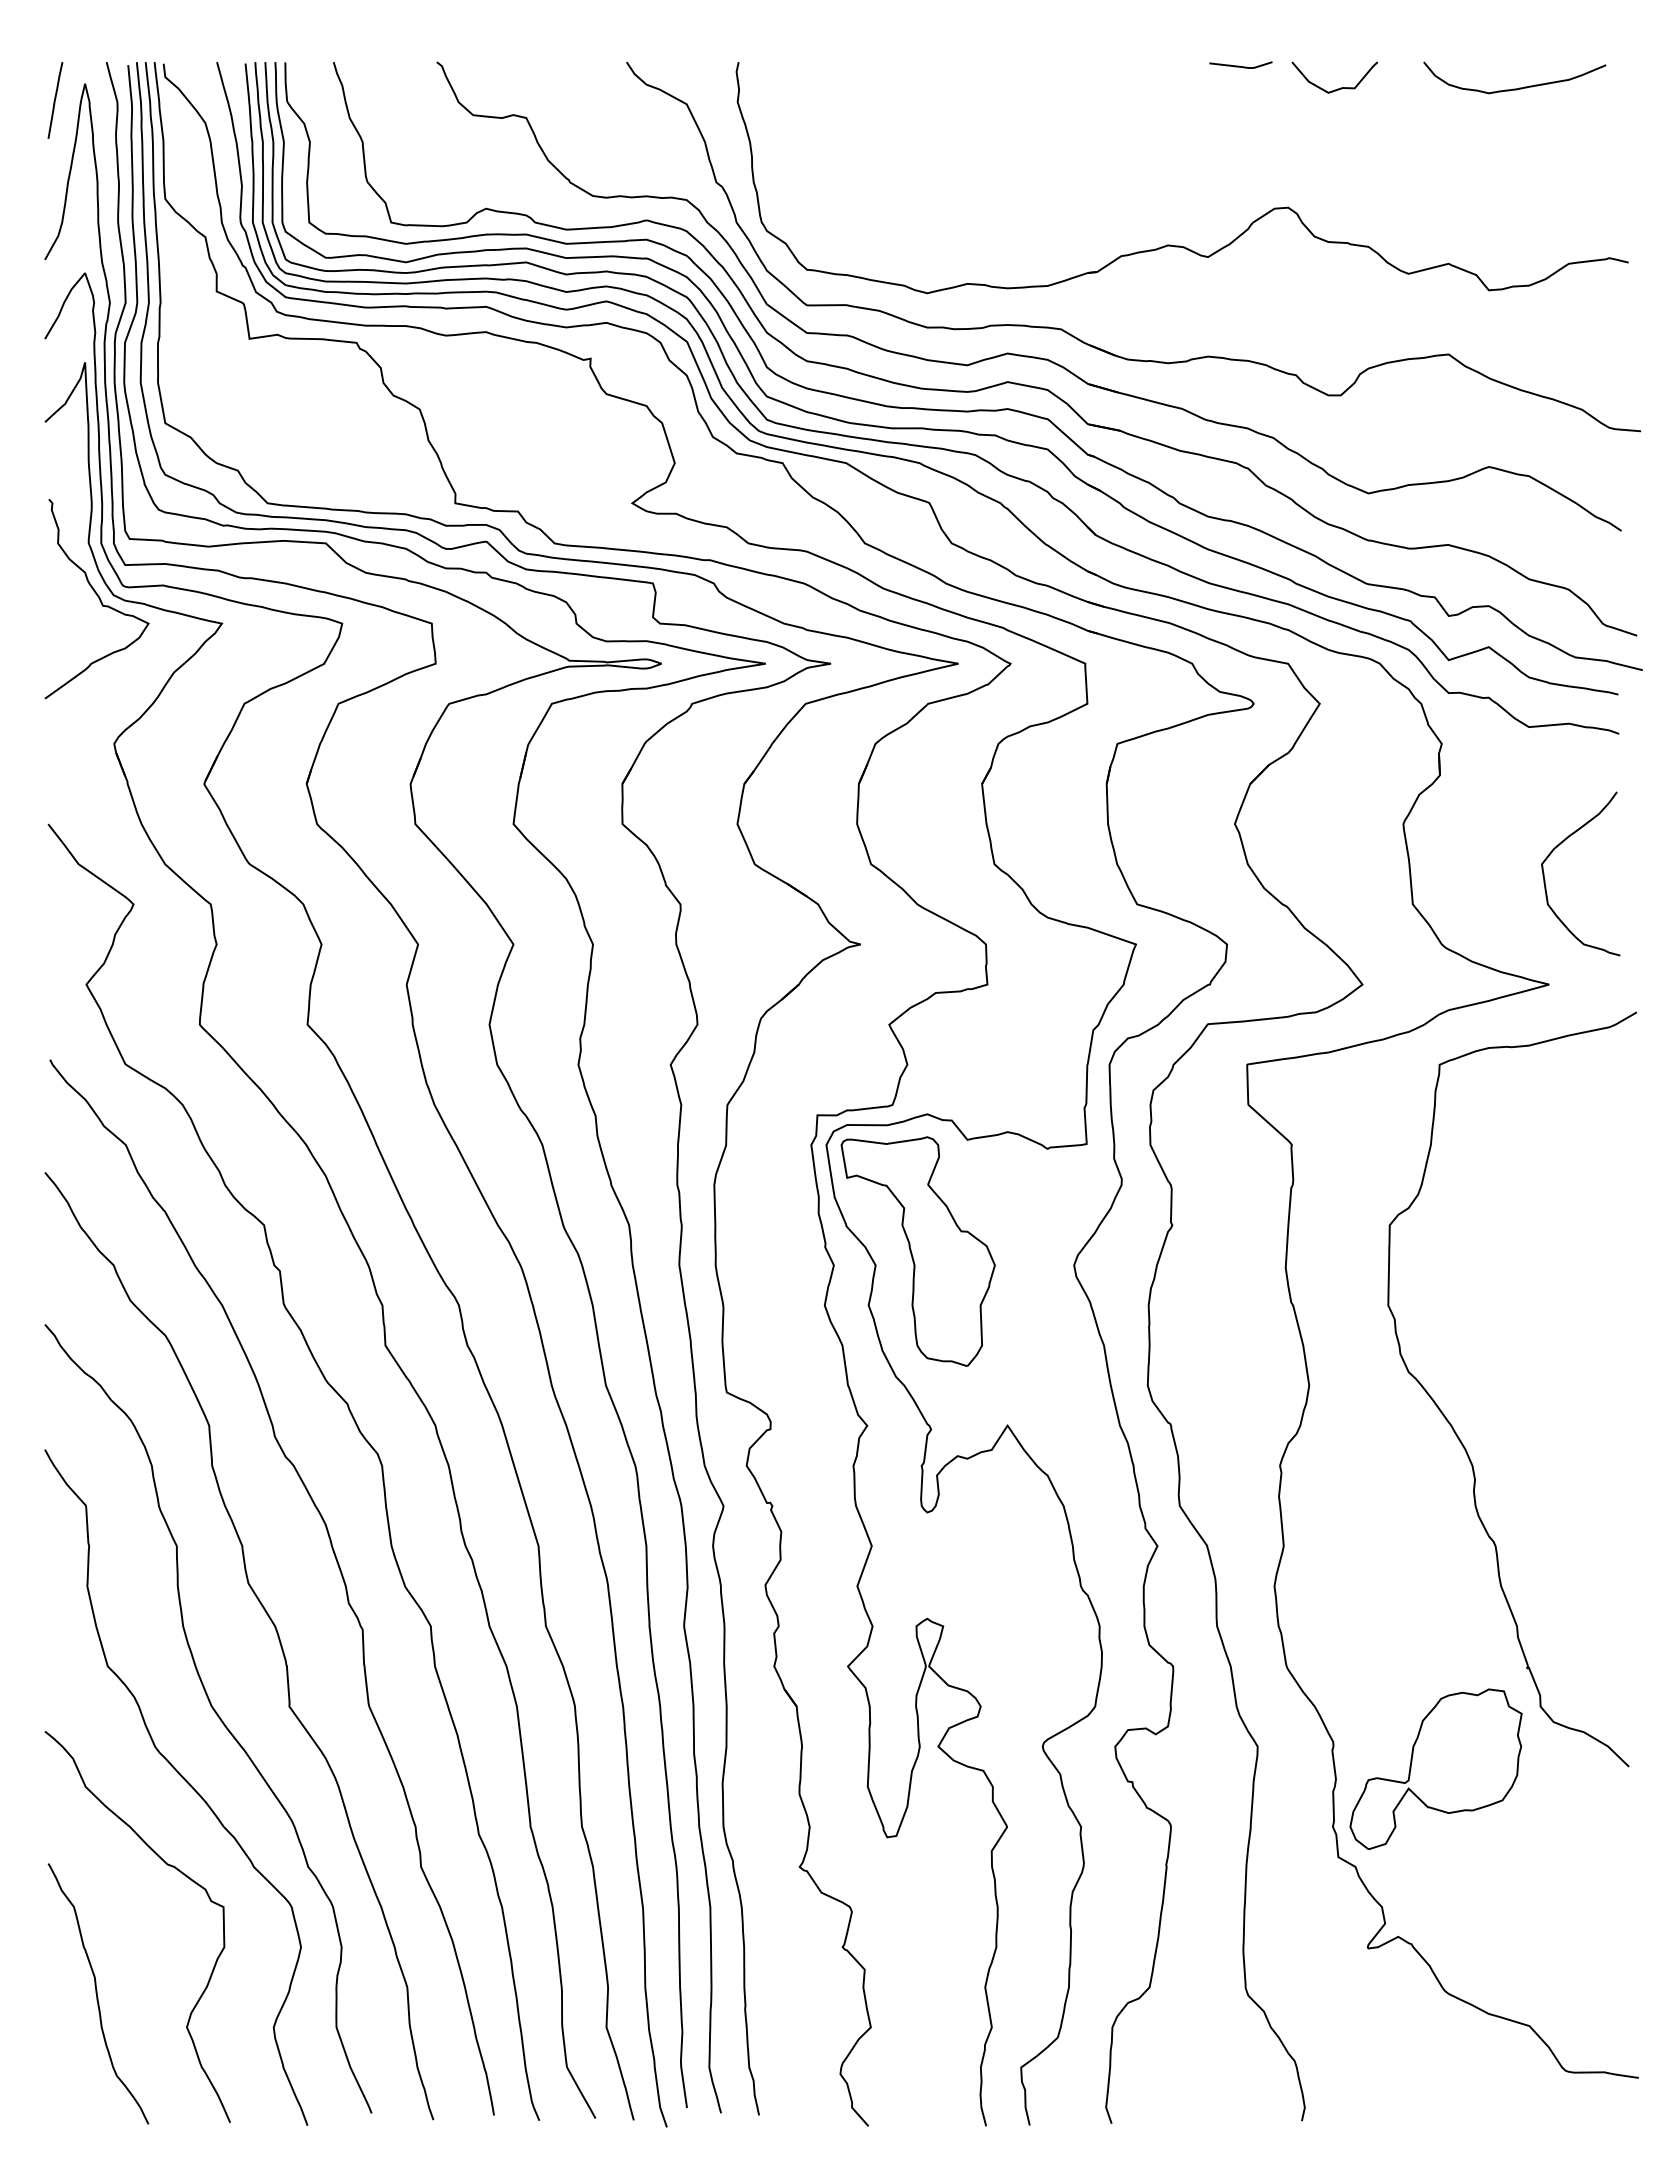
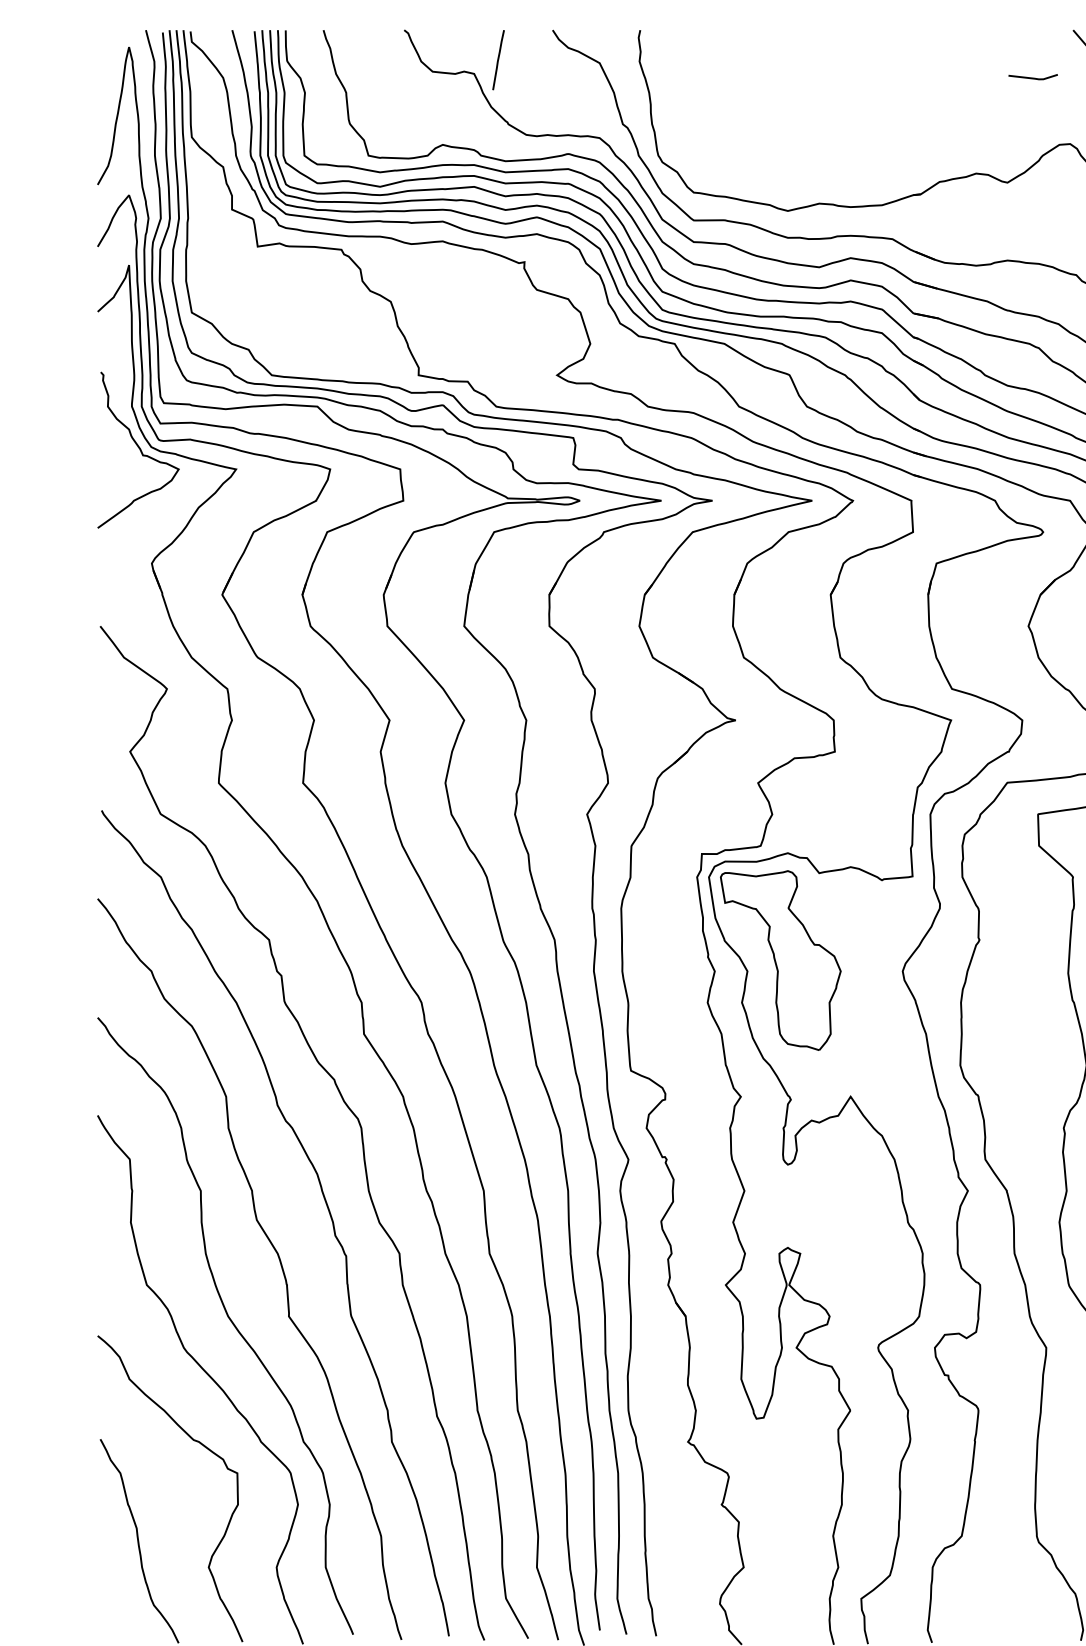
line: (1239, 65) -> (1032, 77), moved
line: (55, 100) -> (498, 60), moved

